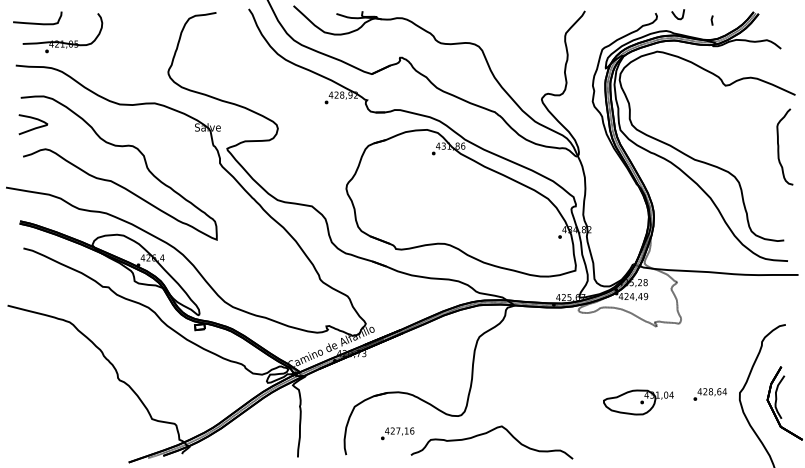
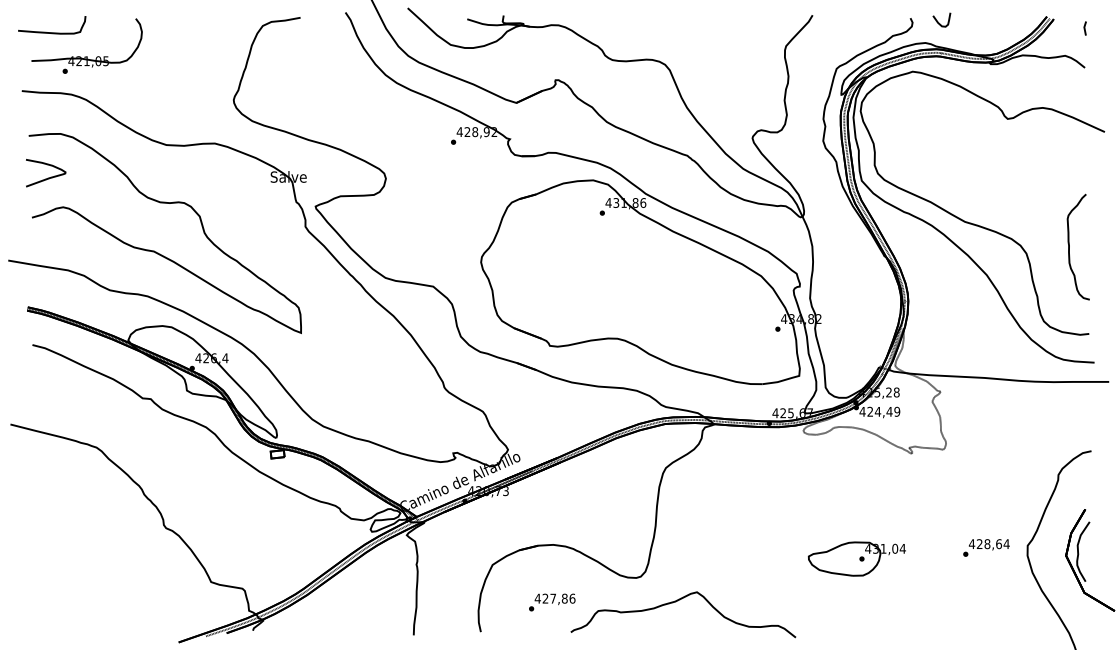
line: (711, 20) -> (1084, 28), moved
part: (778, 146) -> (1069, 246), moved
part: (638, 402) -> (856, 558), moved
text: (406, 430) -> (564, 598), 427,16 -> 427,86

